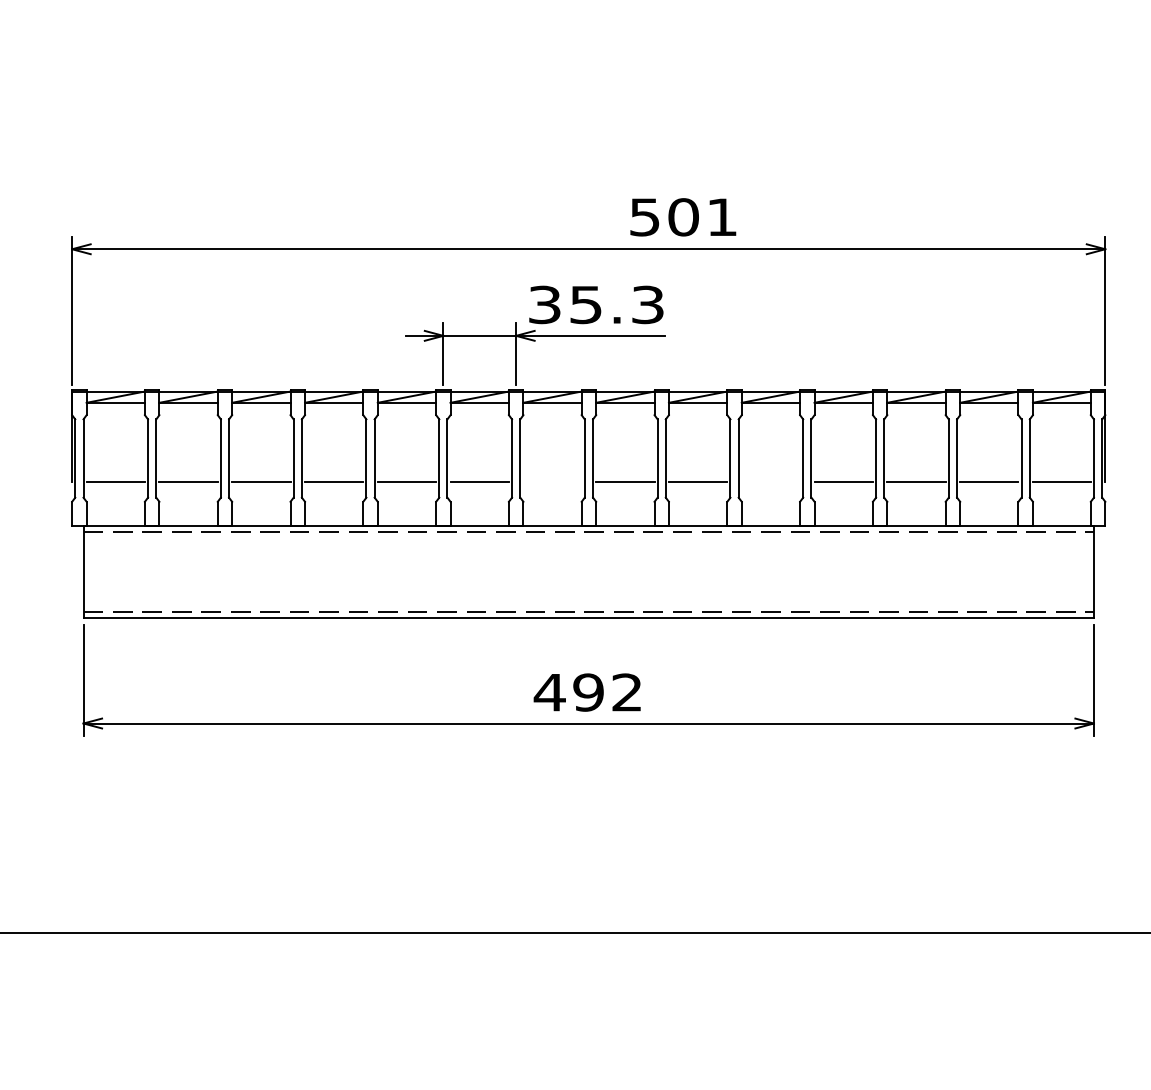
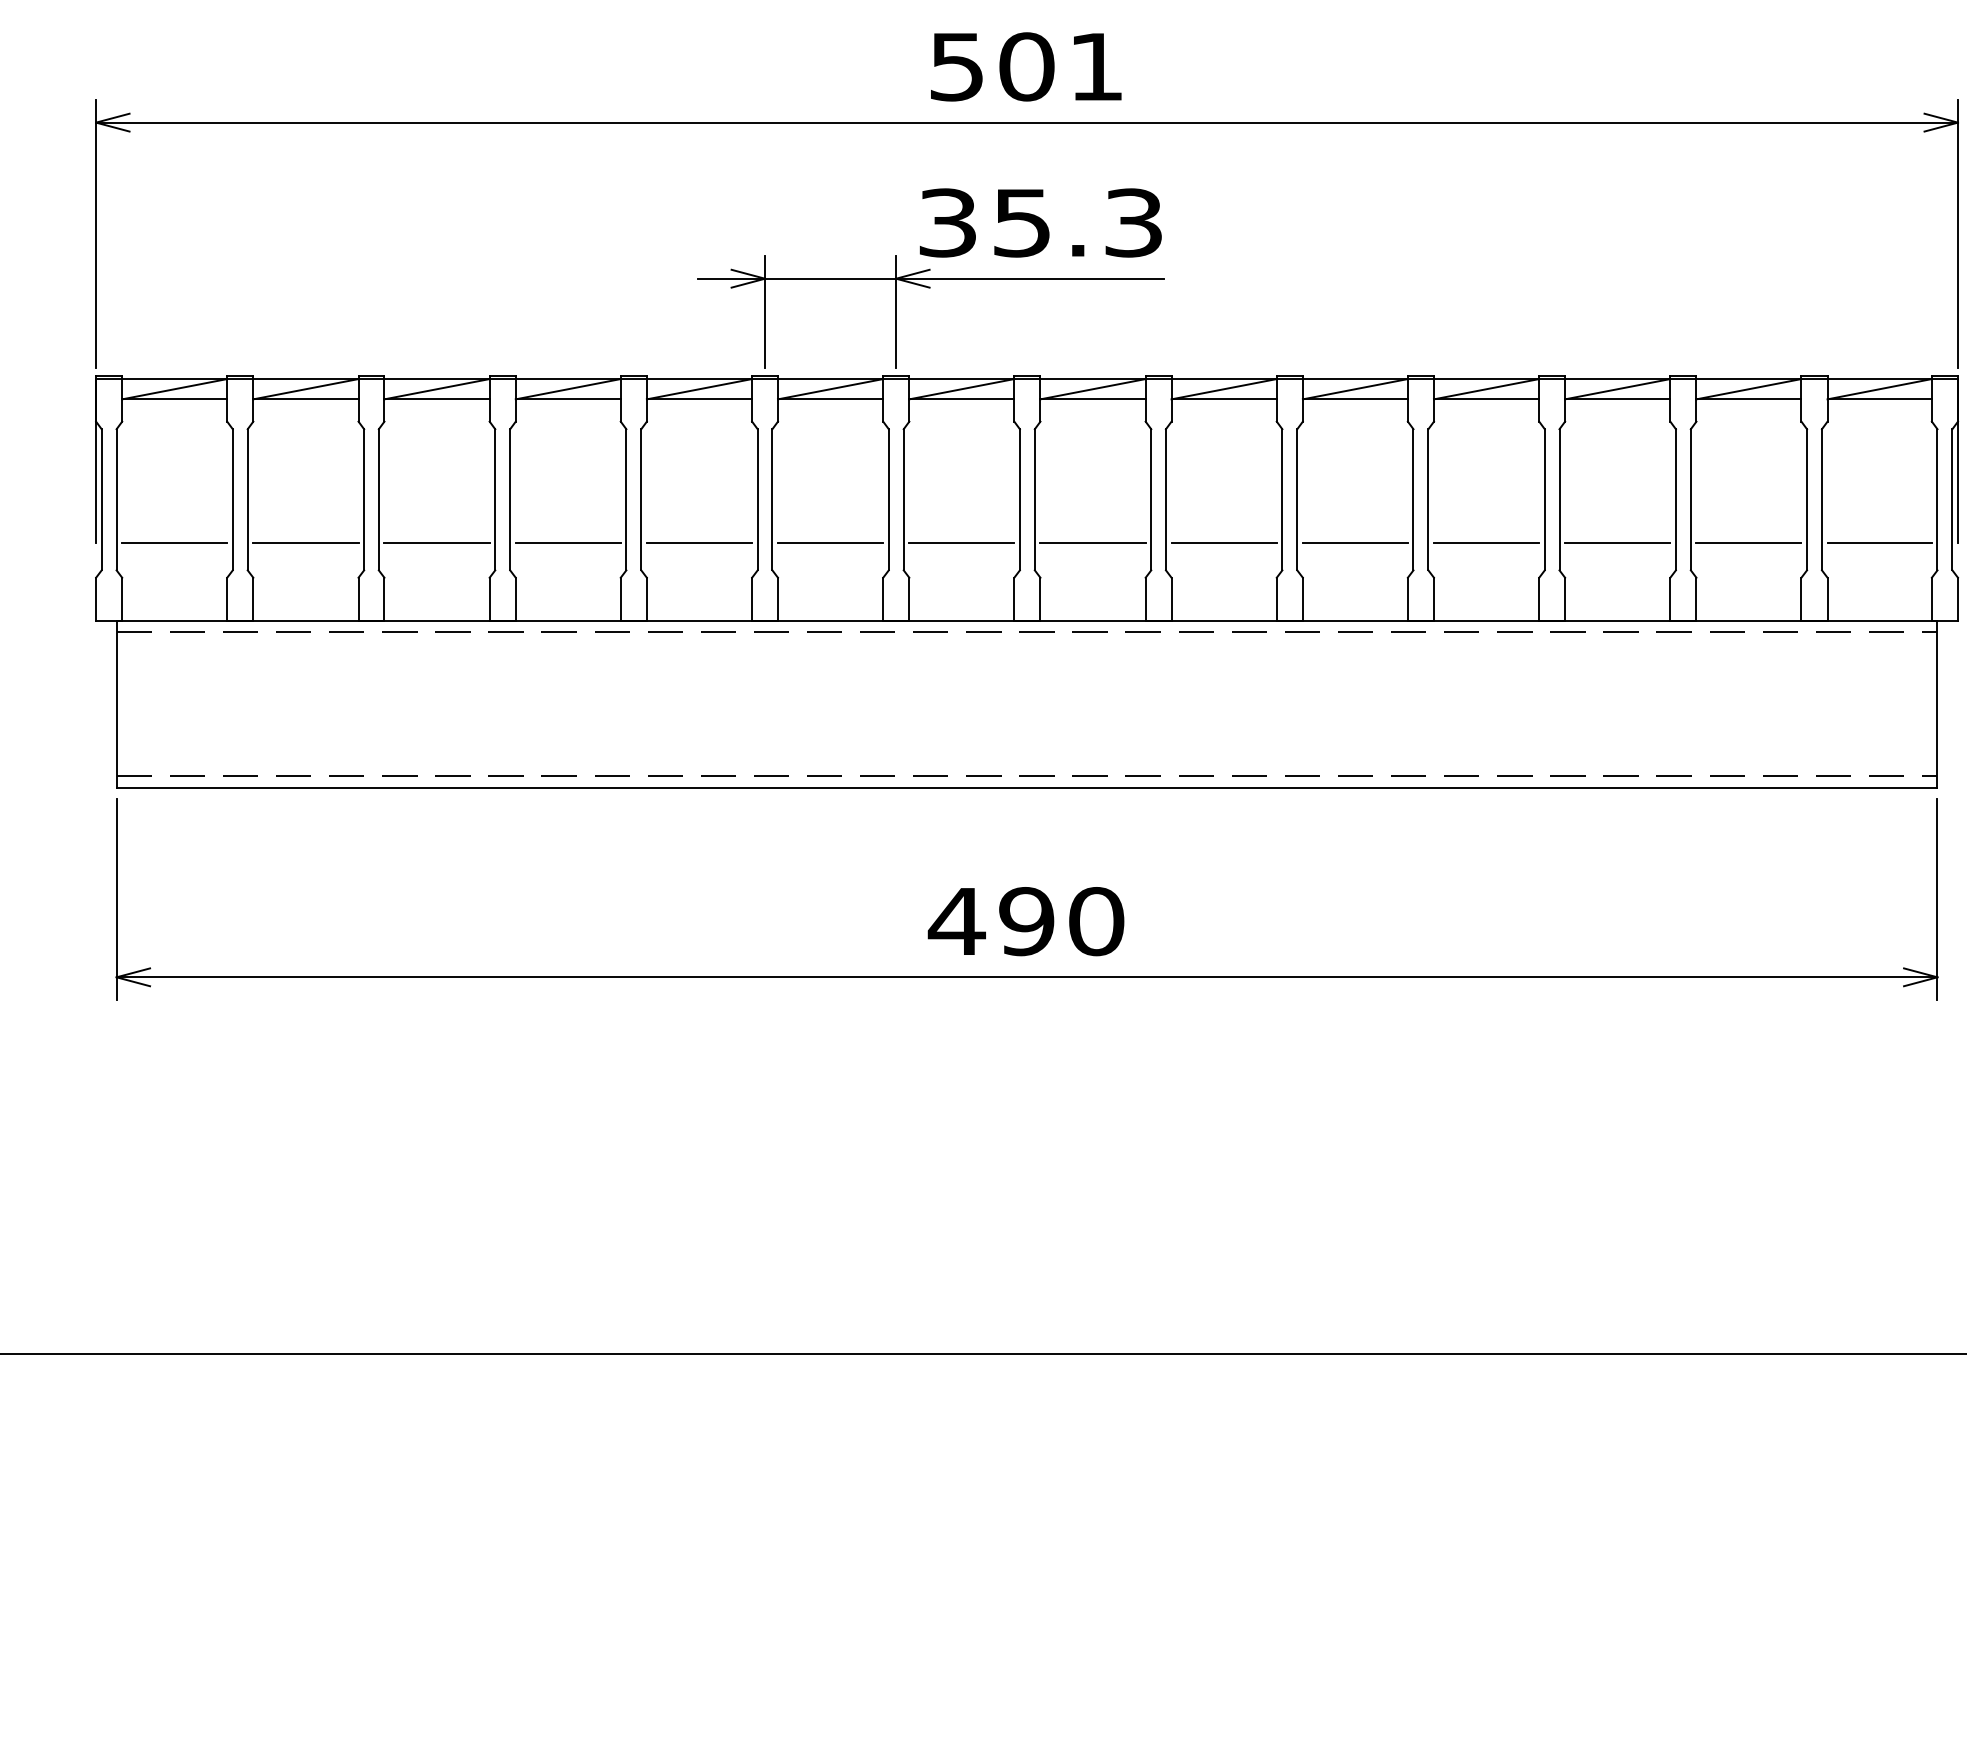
text: (683, 217) -> (1026, 67), moved
line: (552, 482) -> (961, 542), added
line: (770, 482) -> (1354, 542), added
text: (627, 692) -> (1096, 921), 492 -> 490

